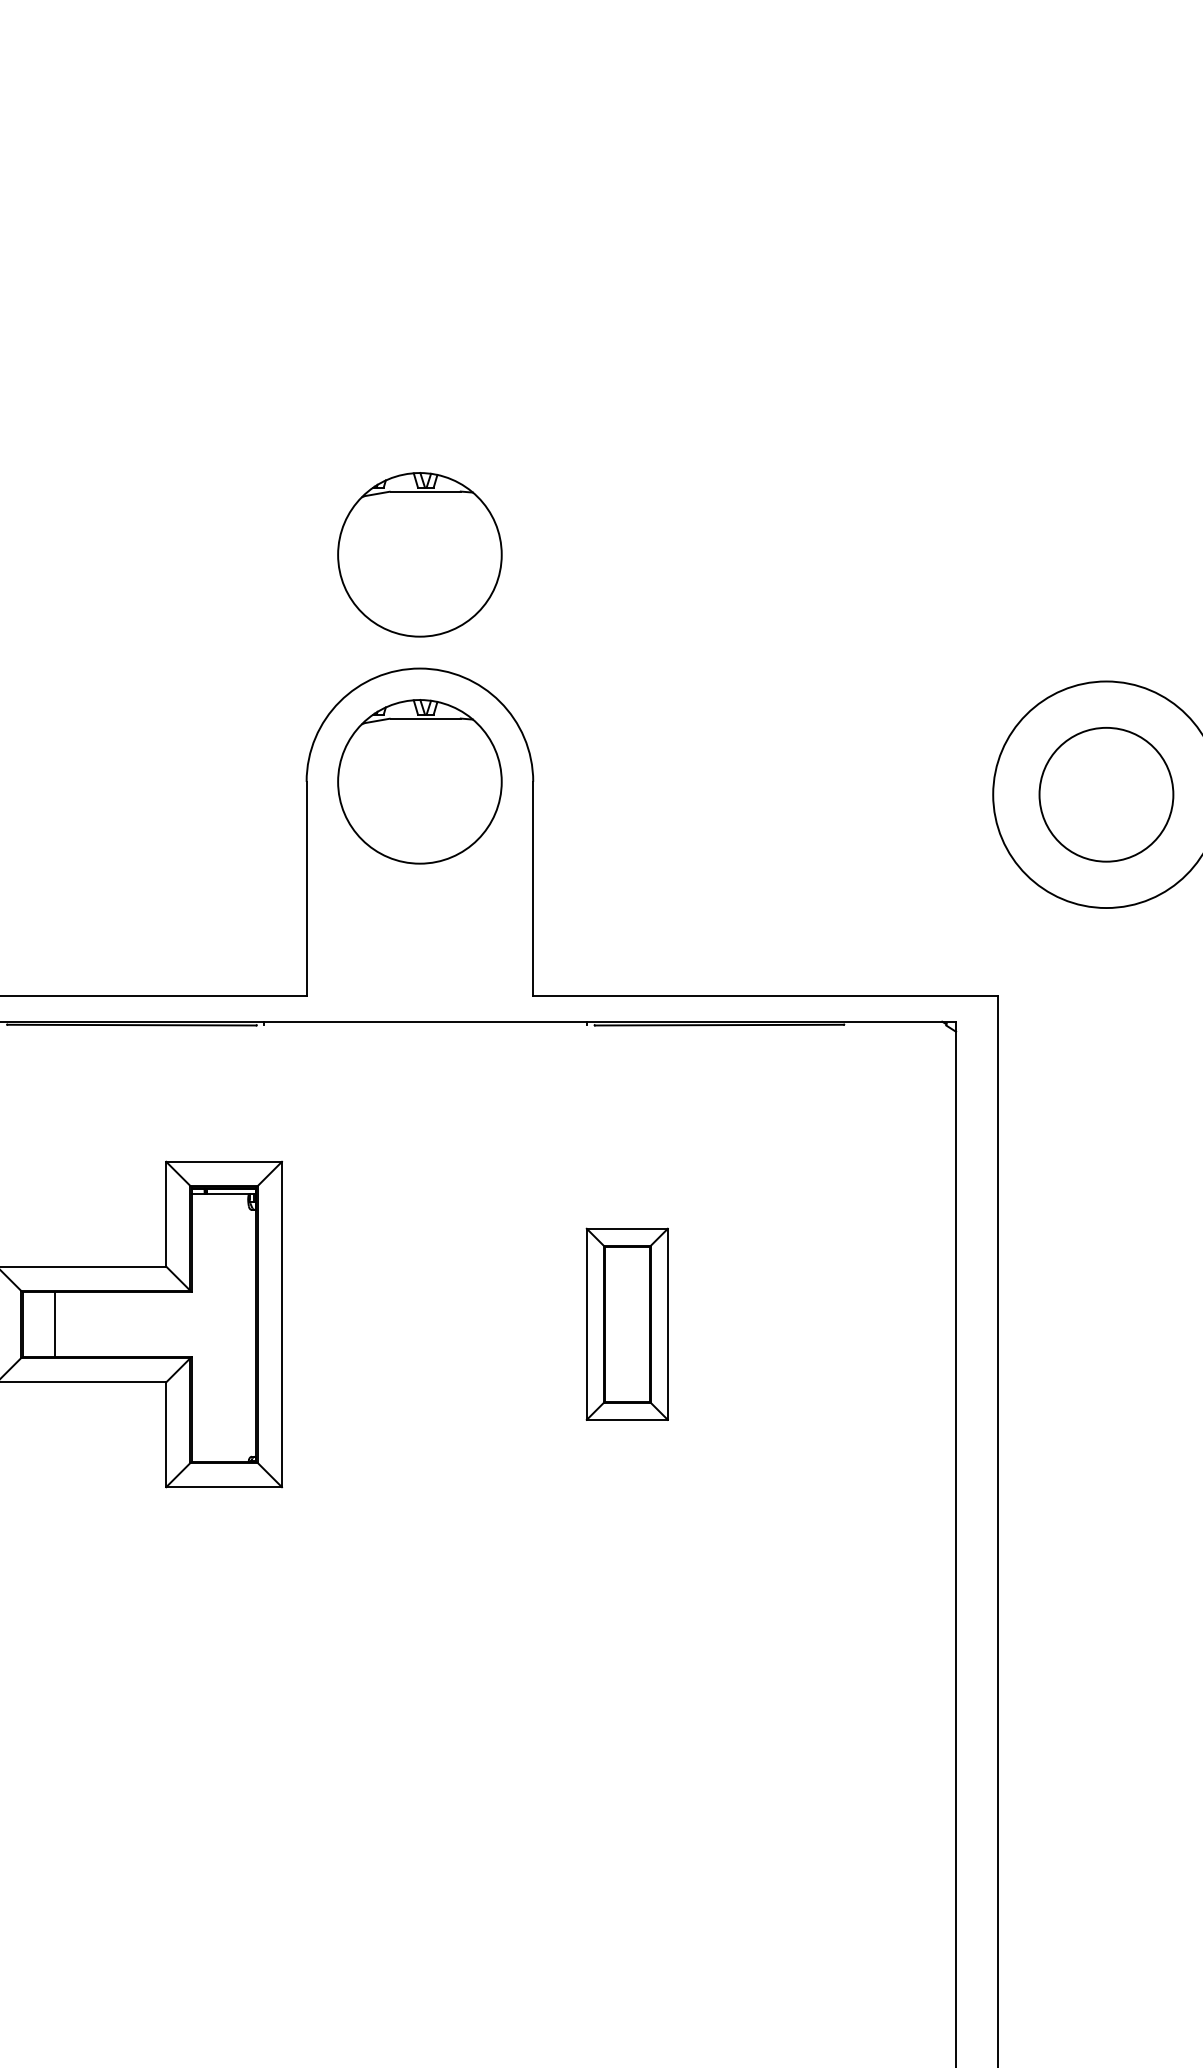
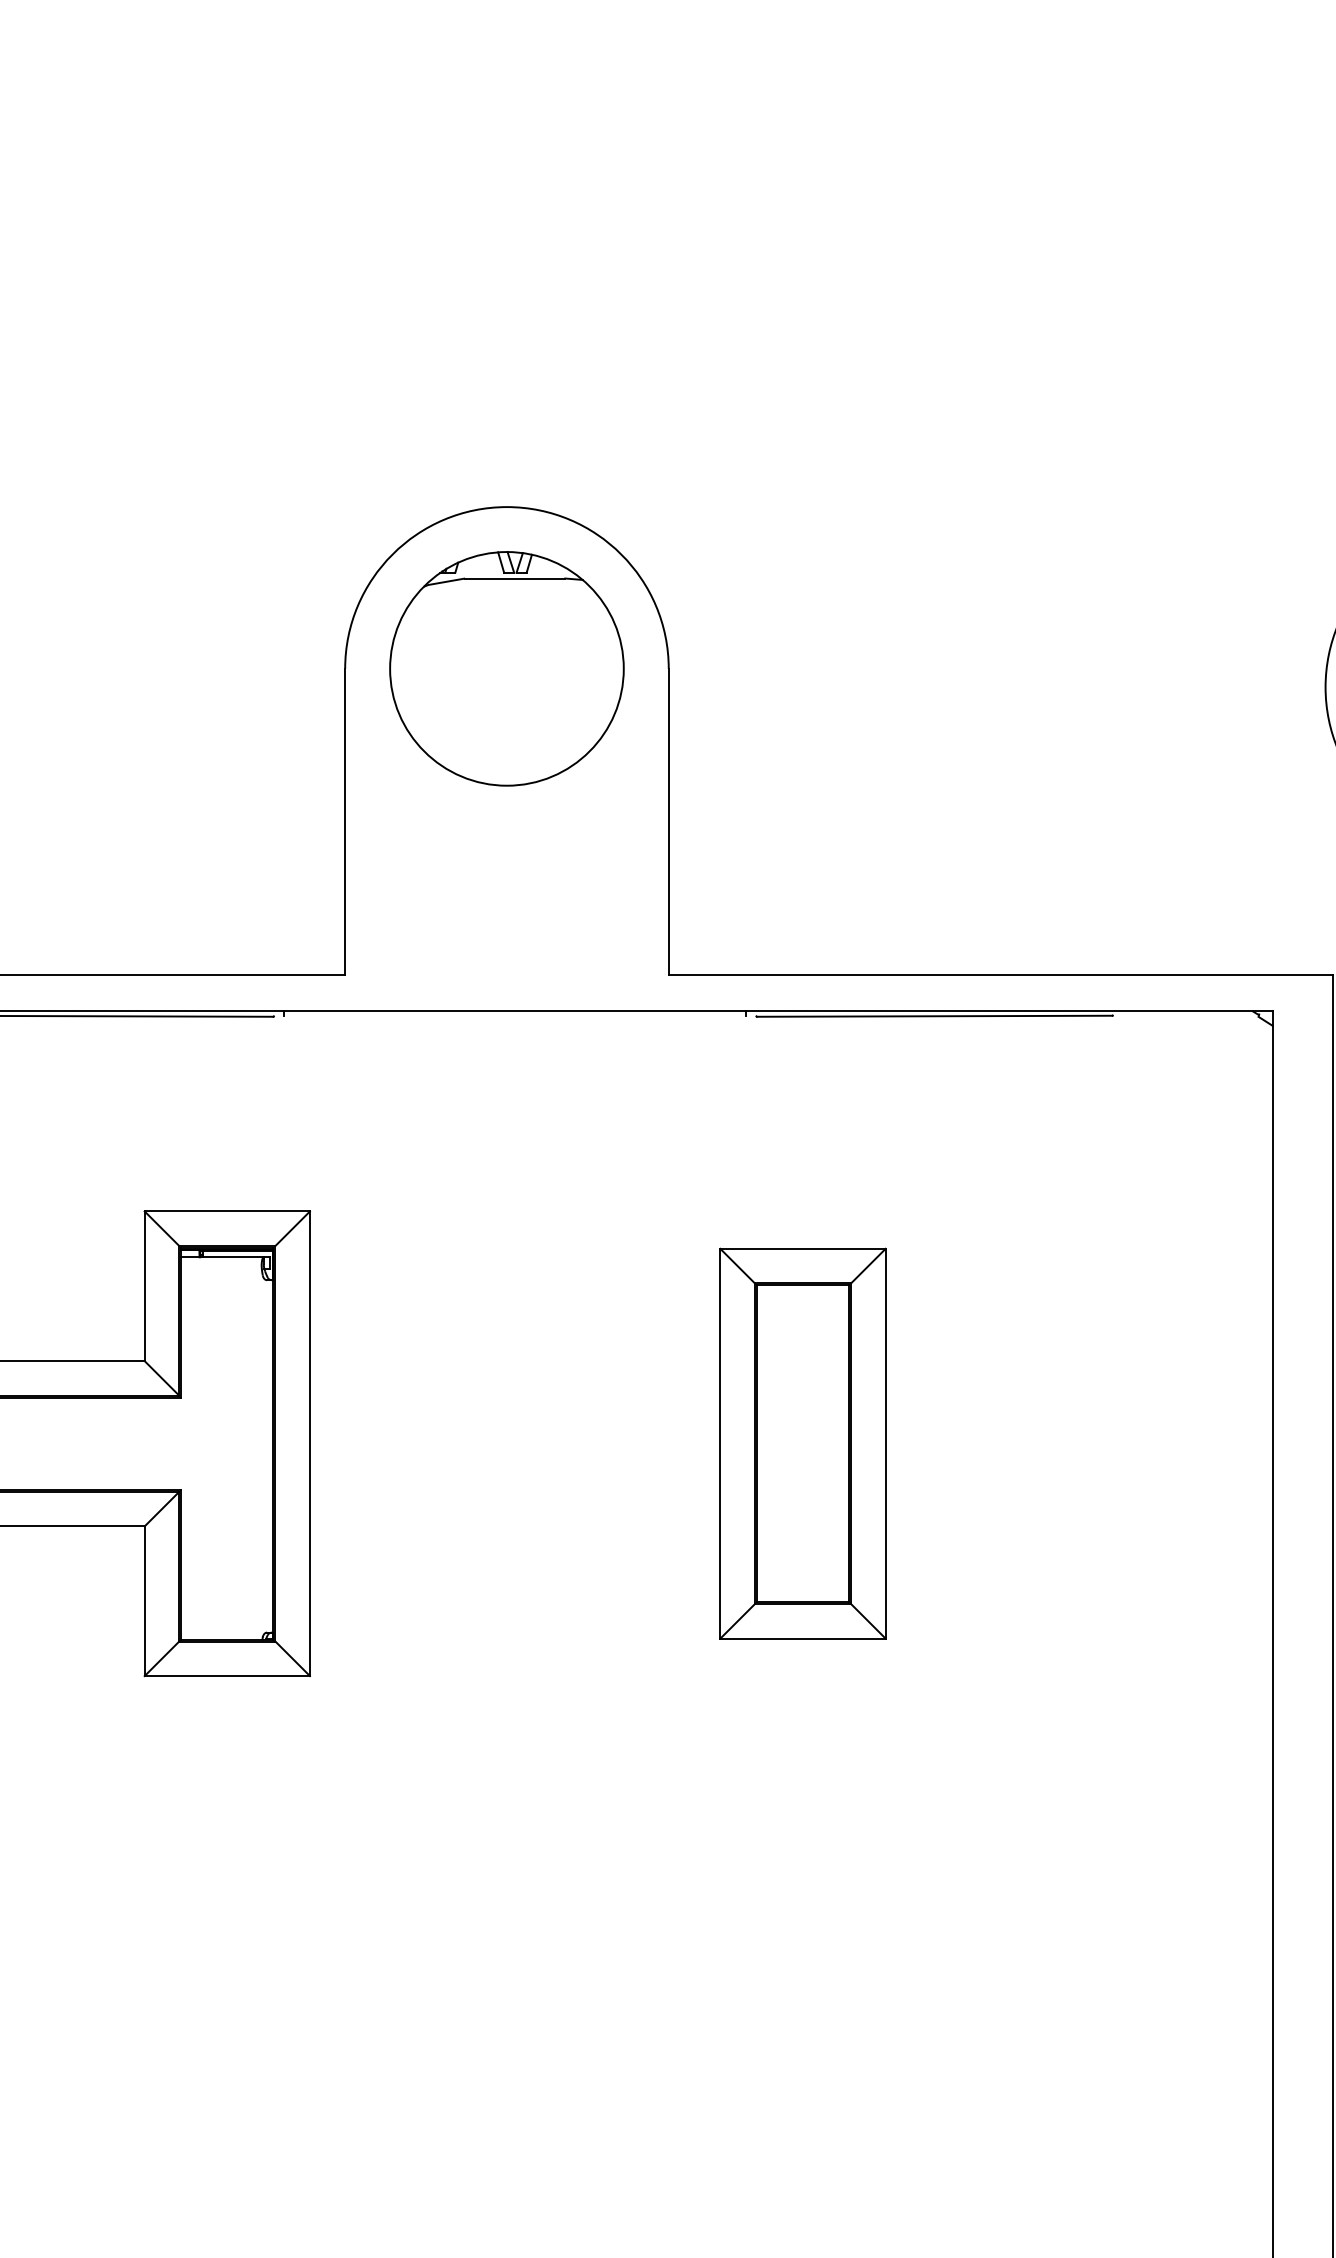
part: (419, 554) -> (506, 344), removed
part: (627, 1323) -> (803, 1442), size x1.43

